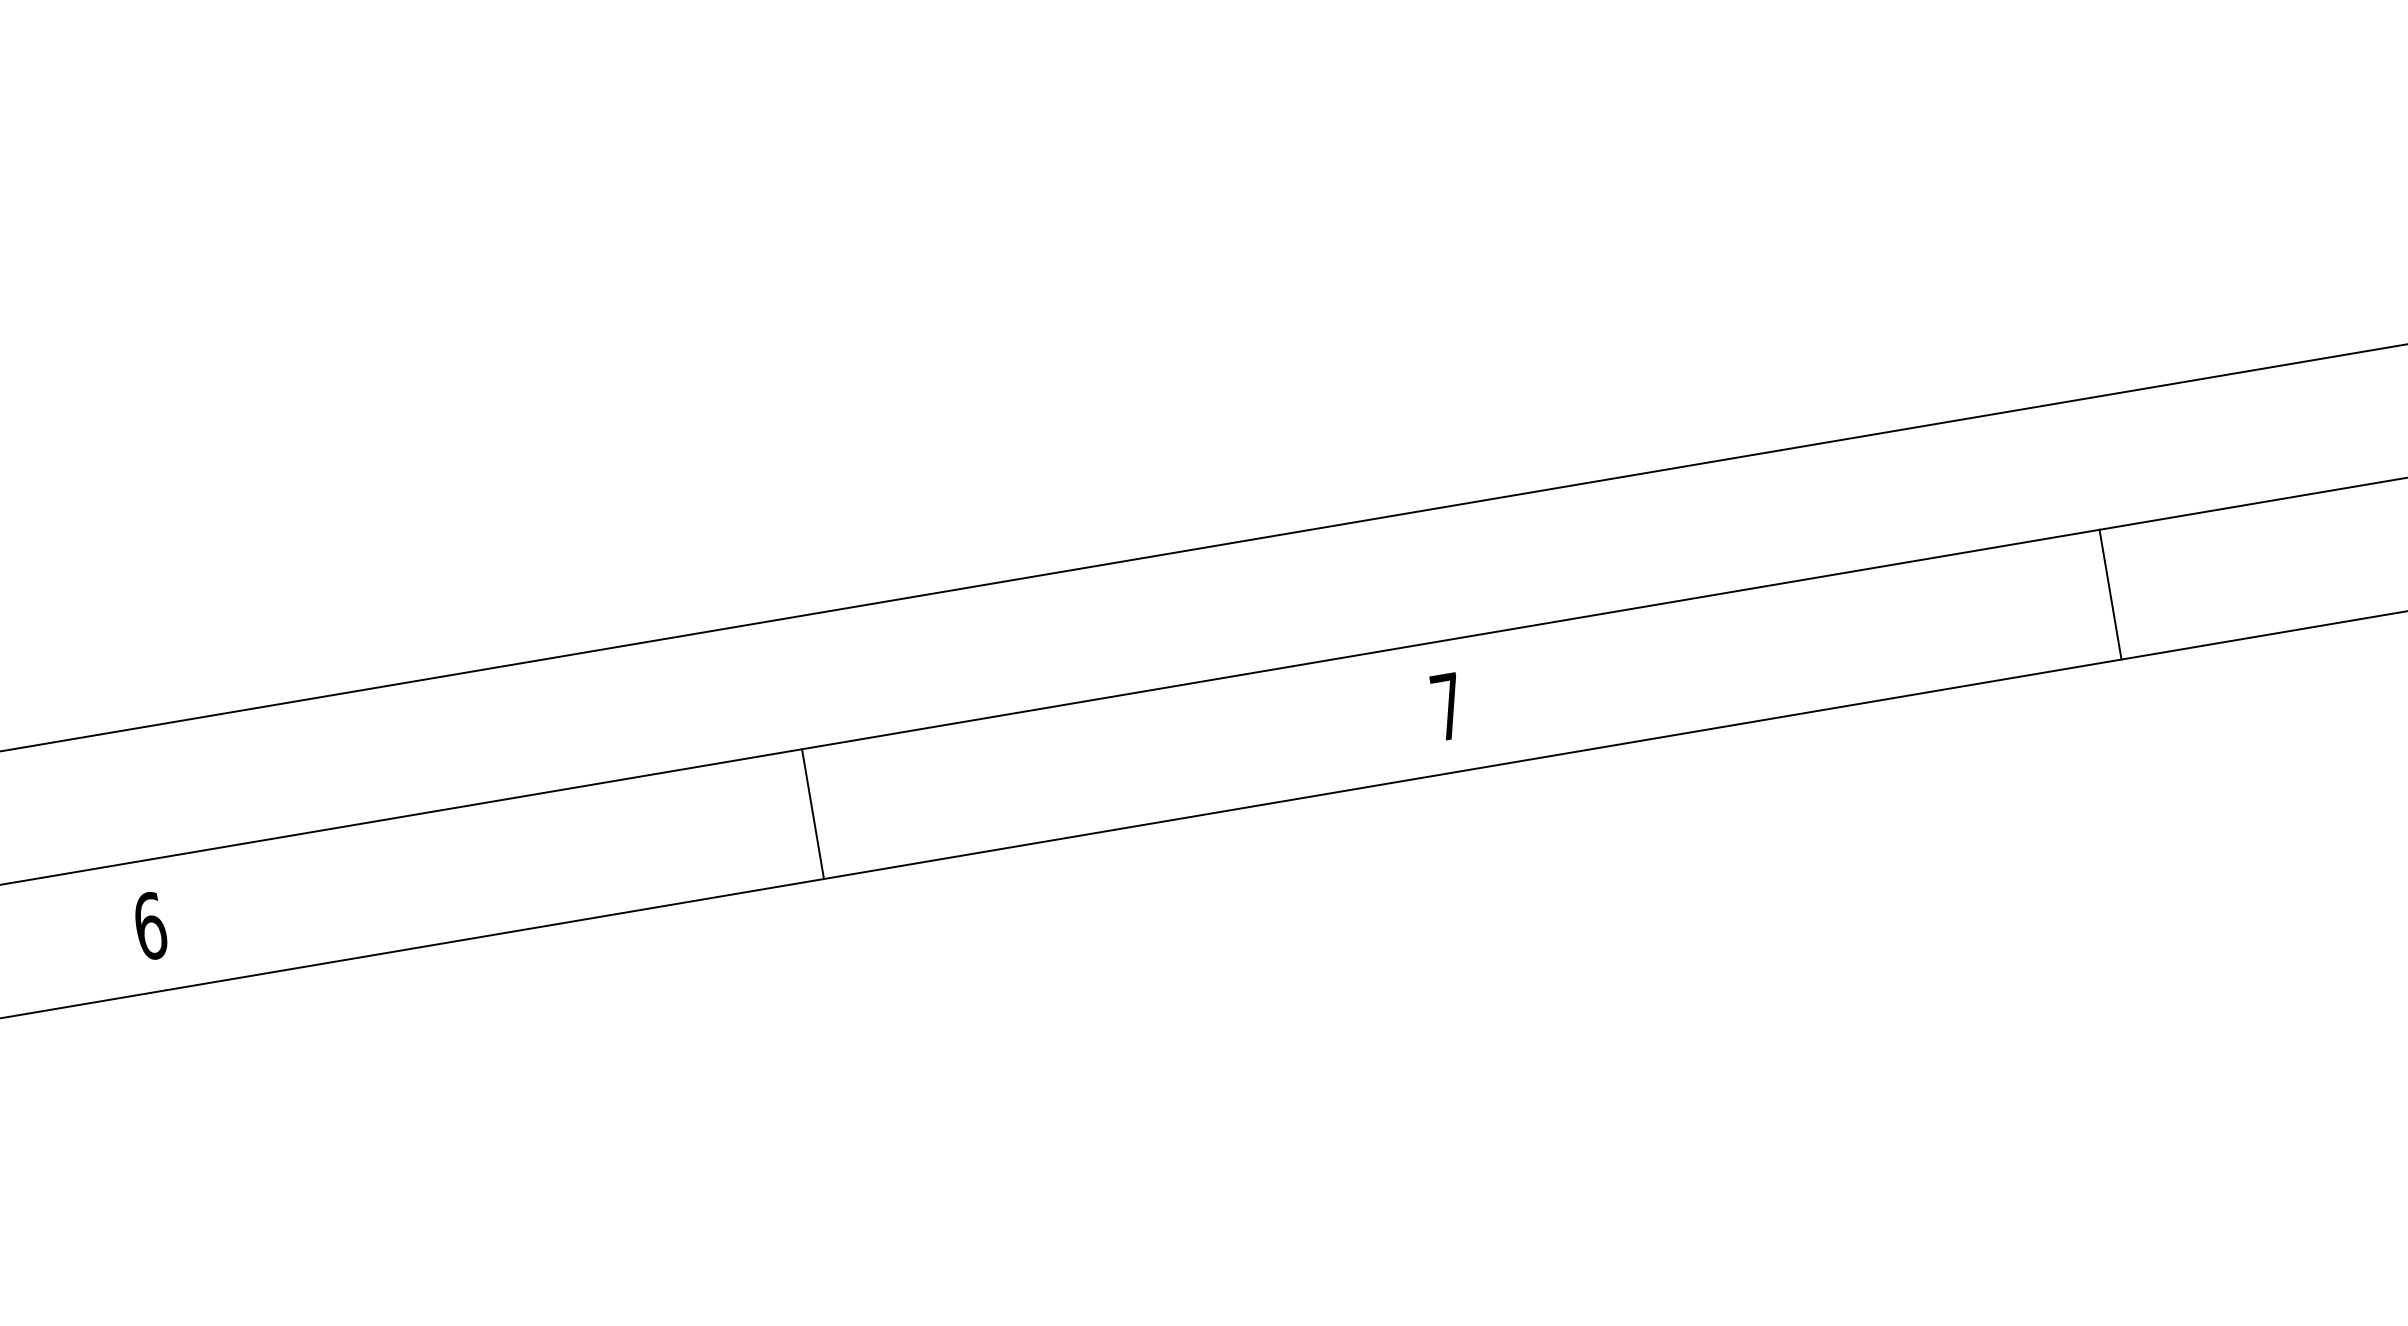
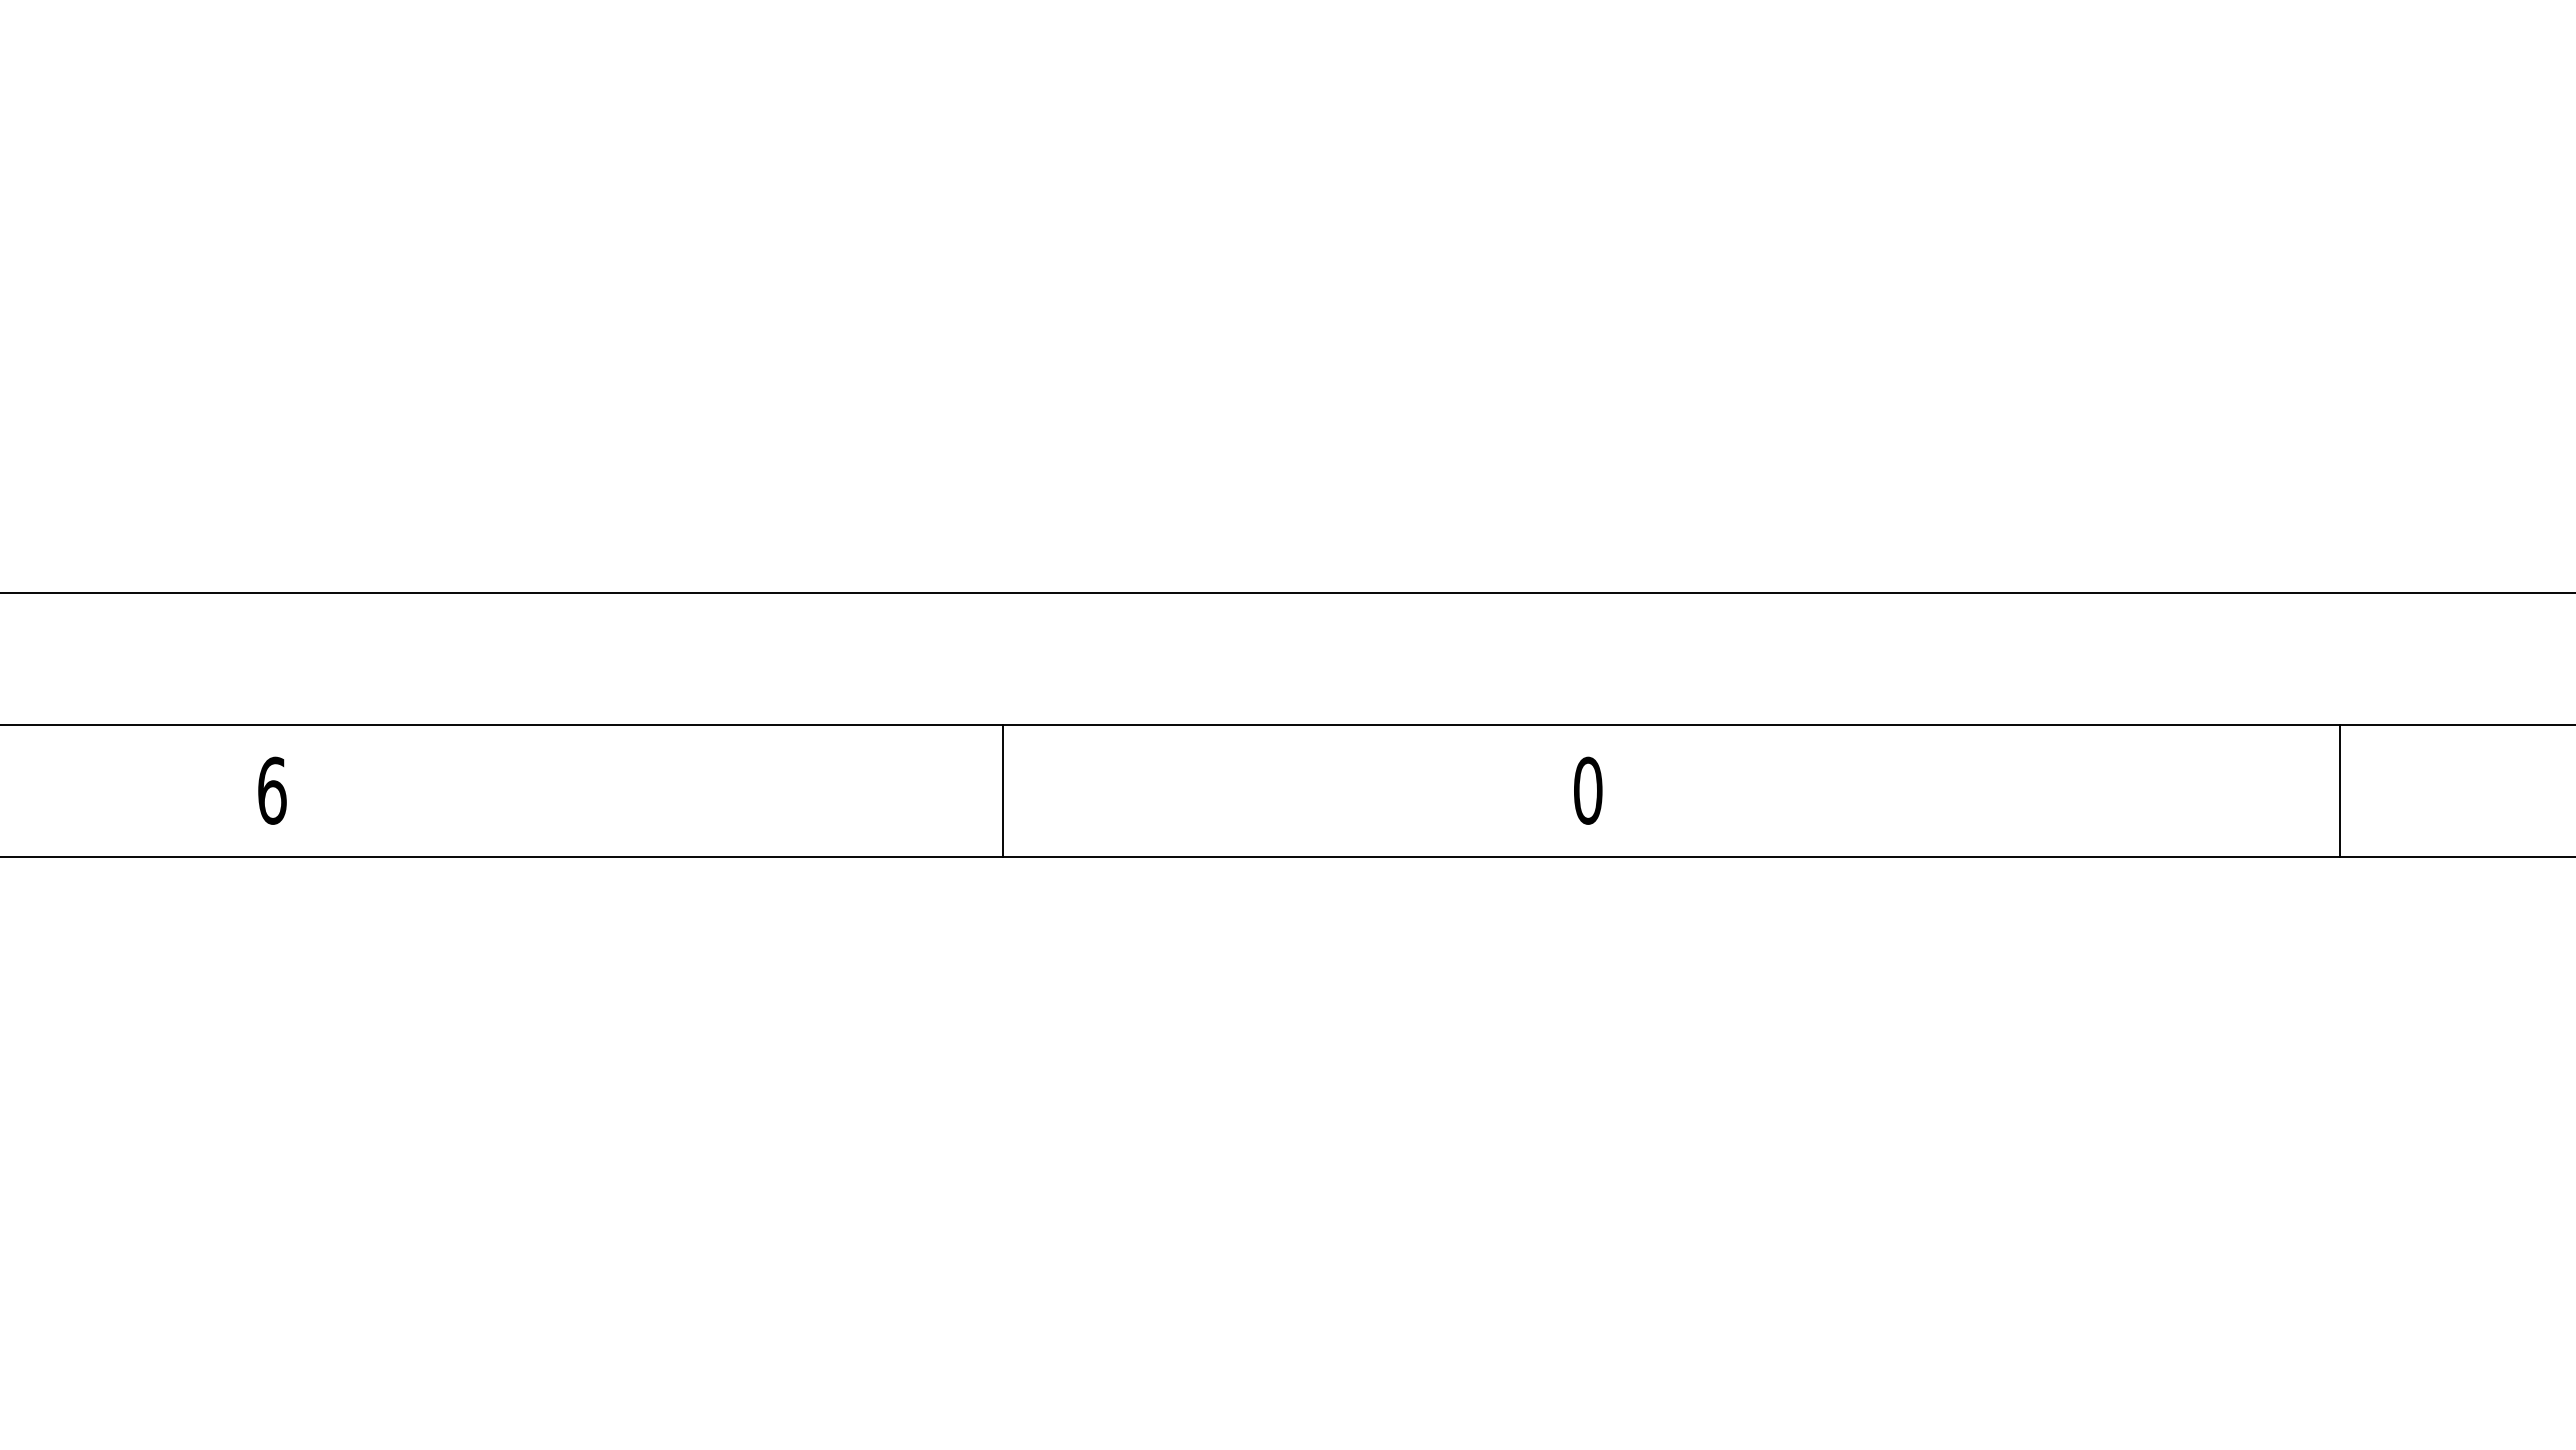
line: (2110, 594) -> (2340, 790), moved
text: (1448, 706) -> (1588, 790), 7 -> 0
line: (813, 813) -> (1003, 790), moved

